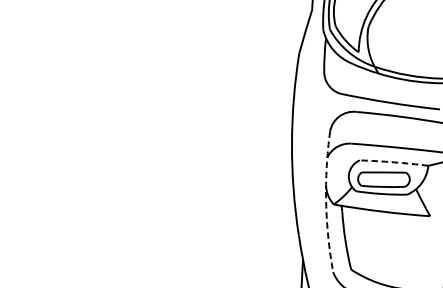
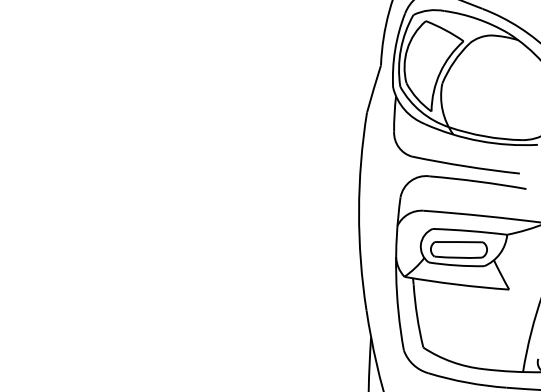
arc: (394, 162) -> (470, 231), dashed -> solid
arc: (326, 202) -> (396, 274), dashed -> solid

